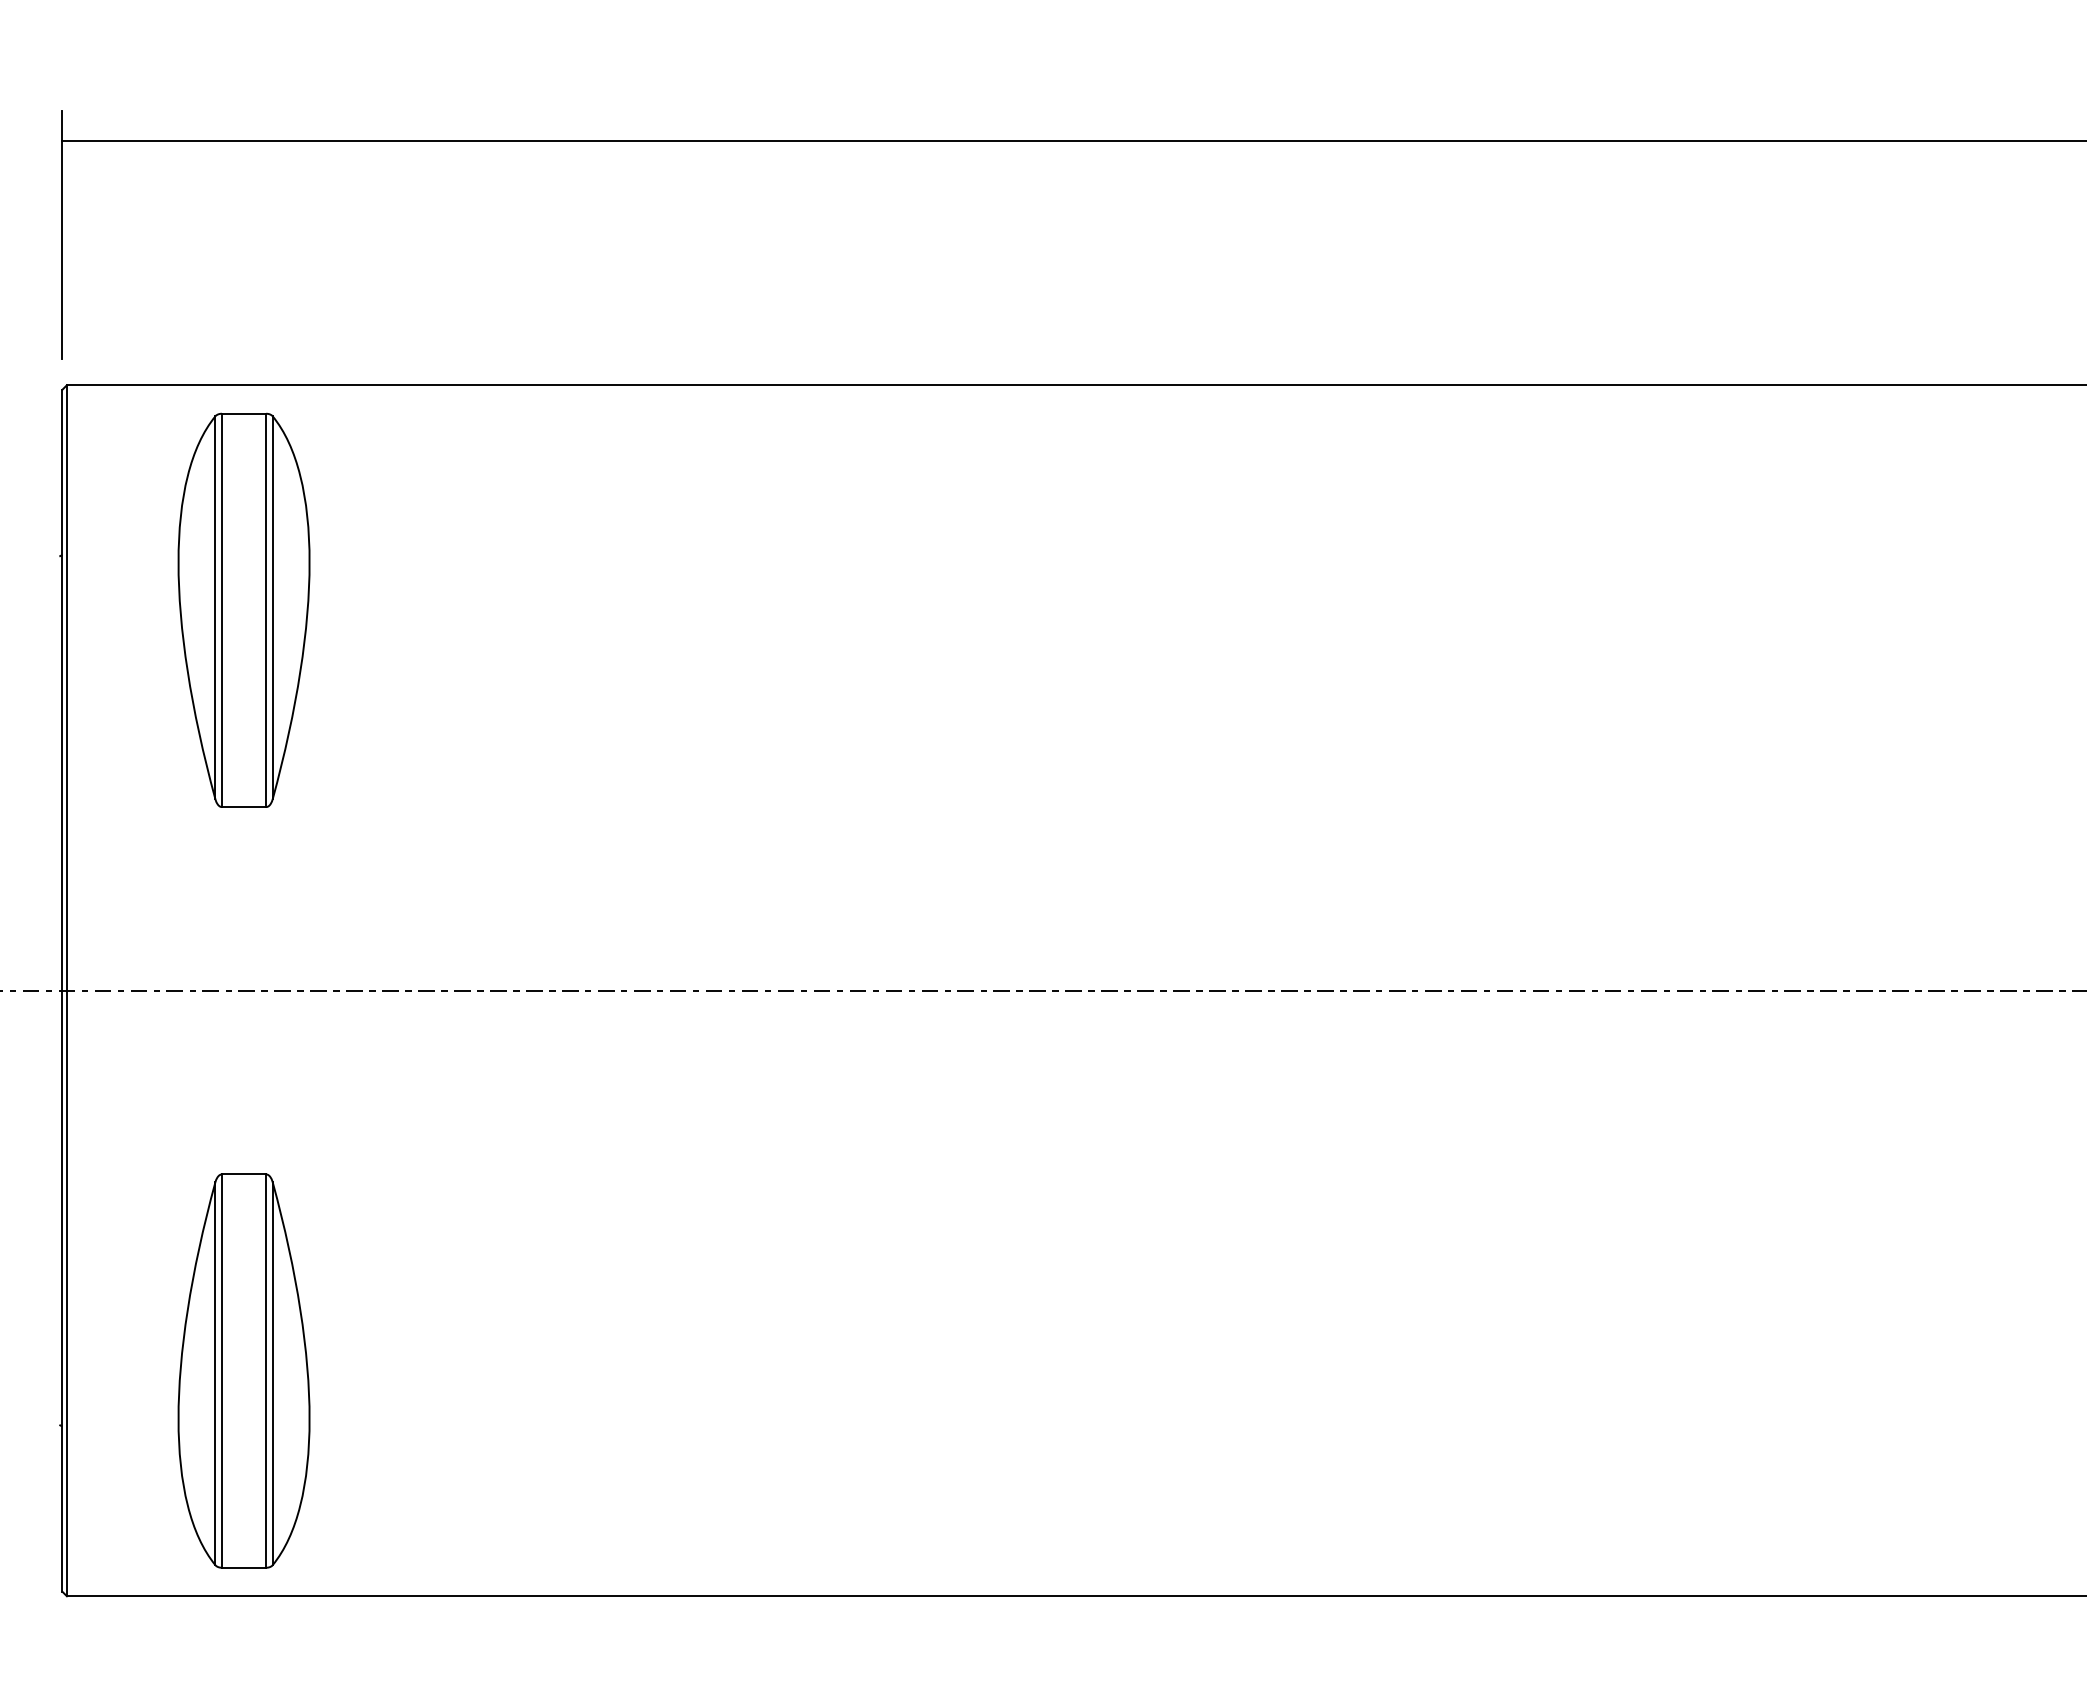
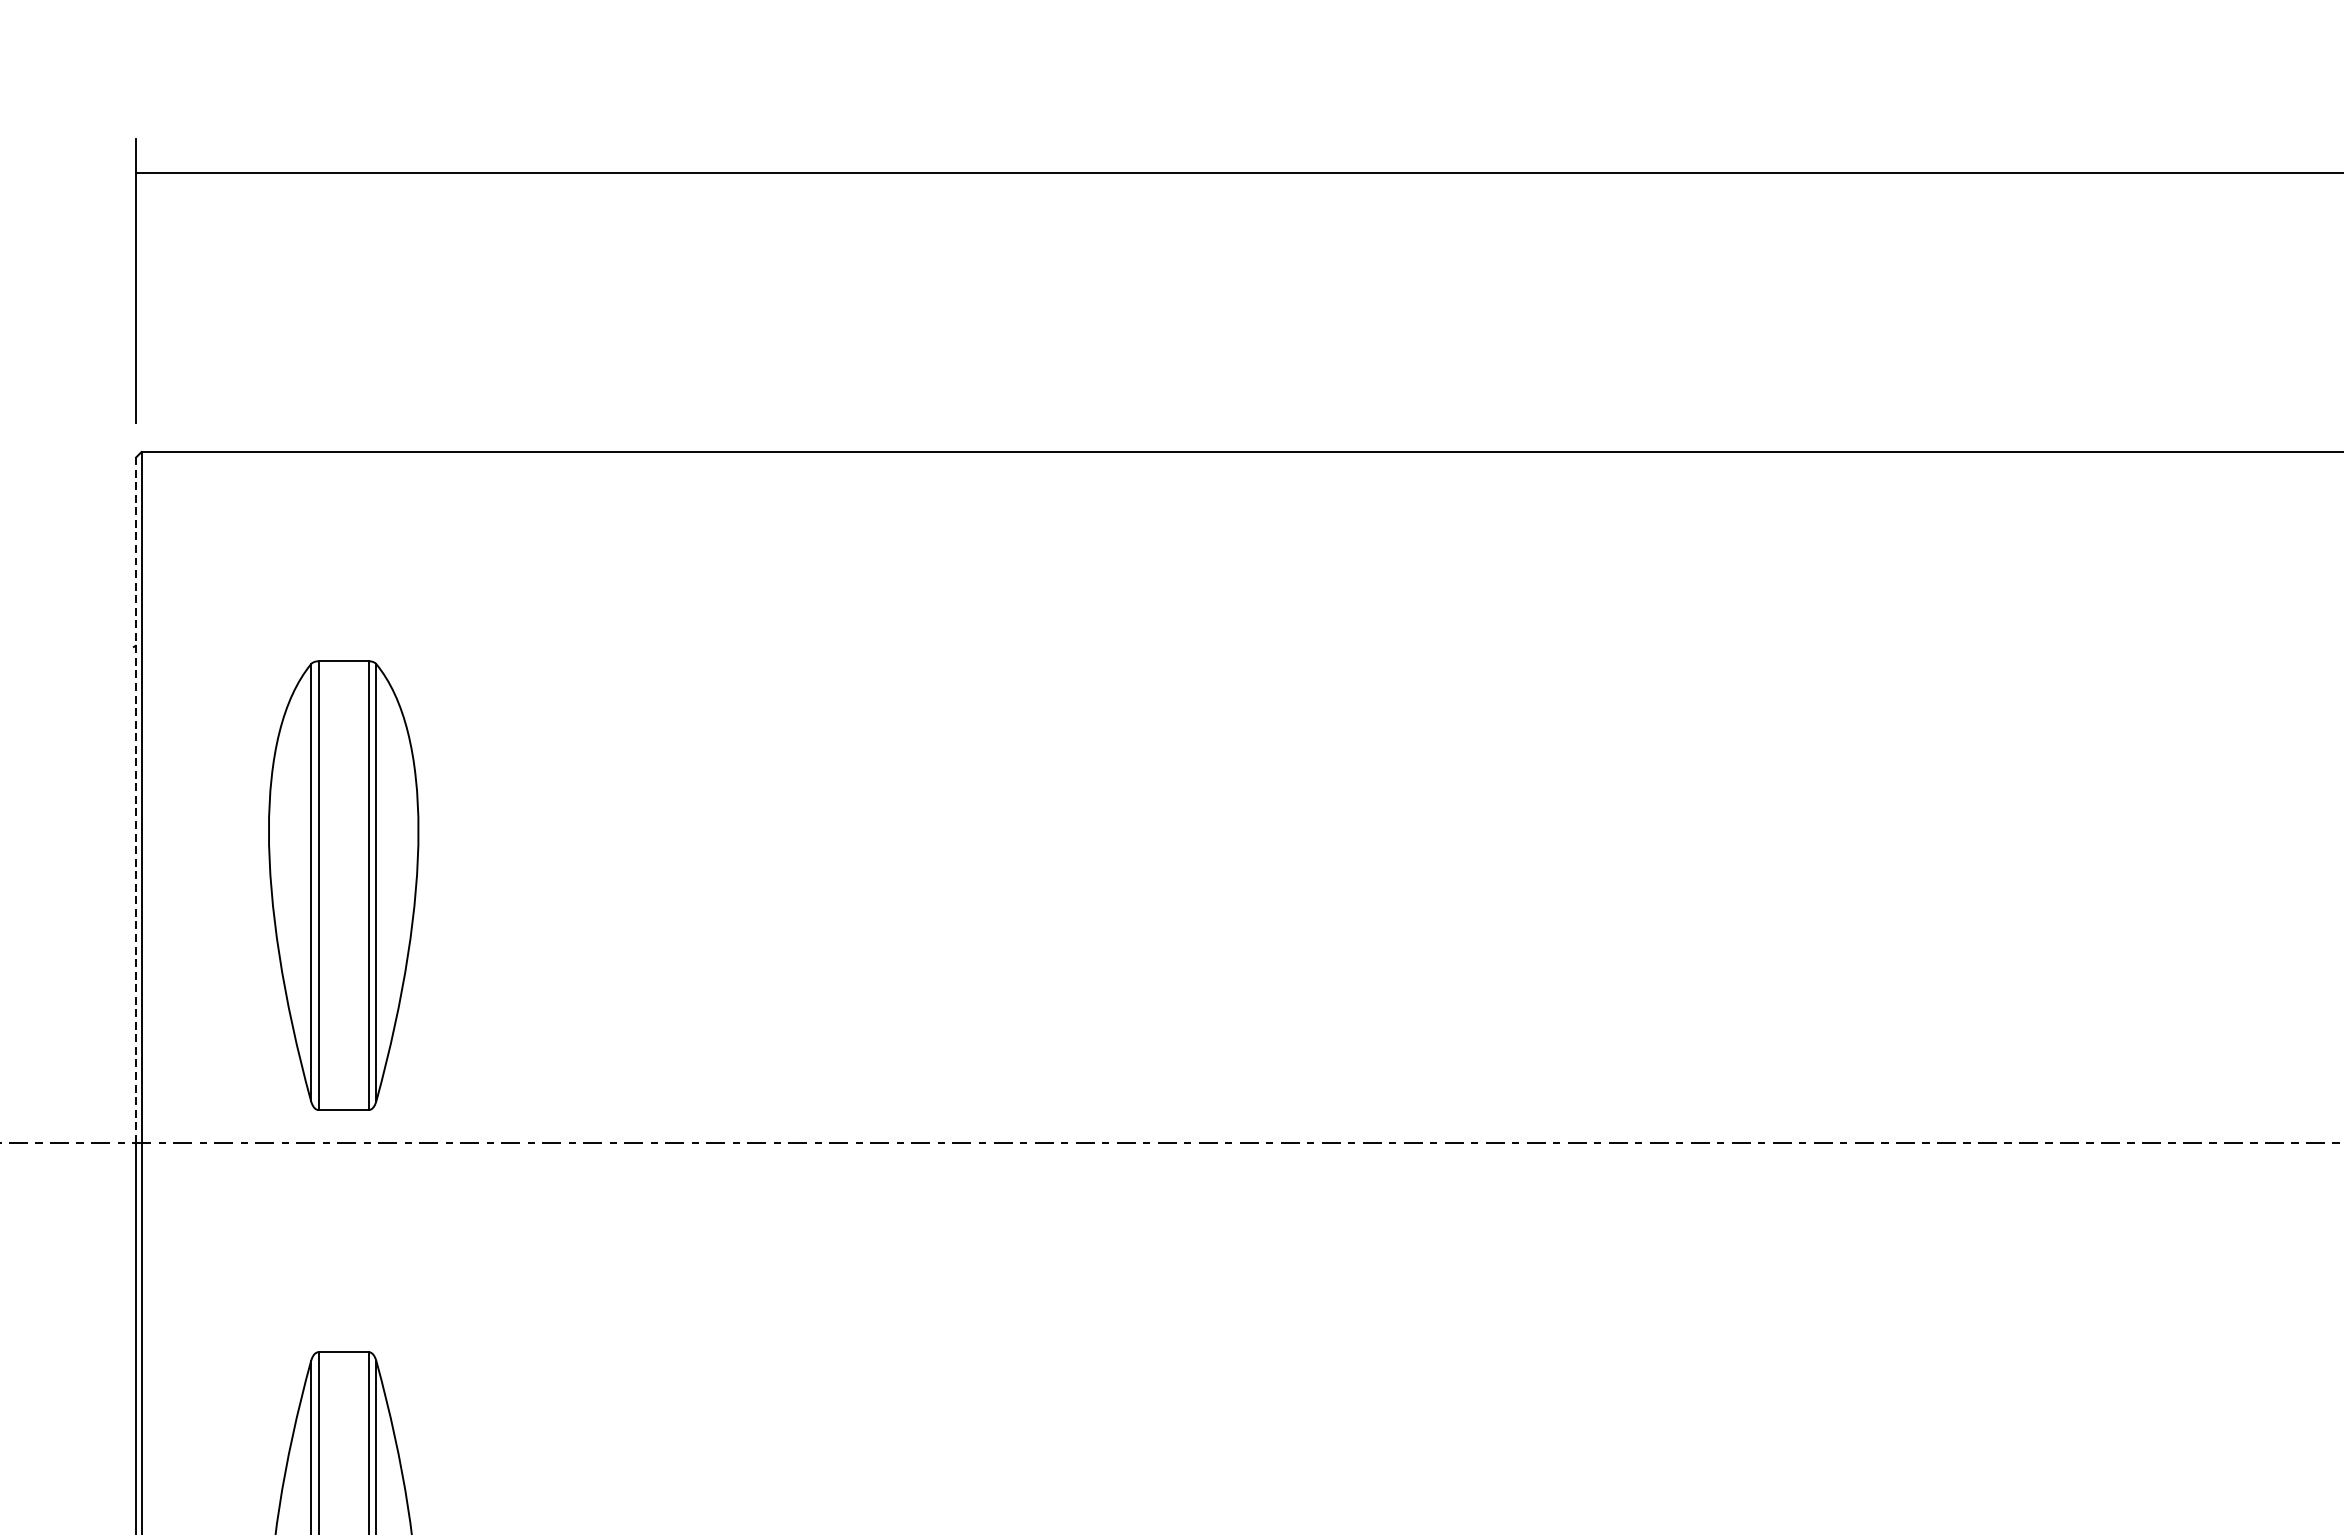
part: (243, 609) -> (343, 884), moved
line: (62, 690) -> (136, 800), solid -> dashed

